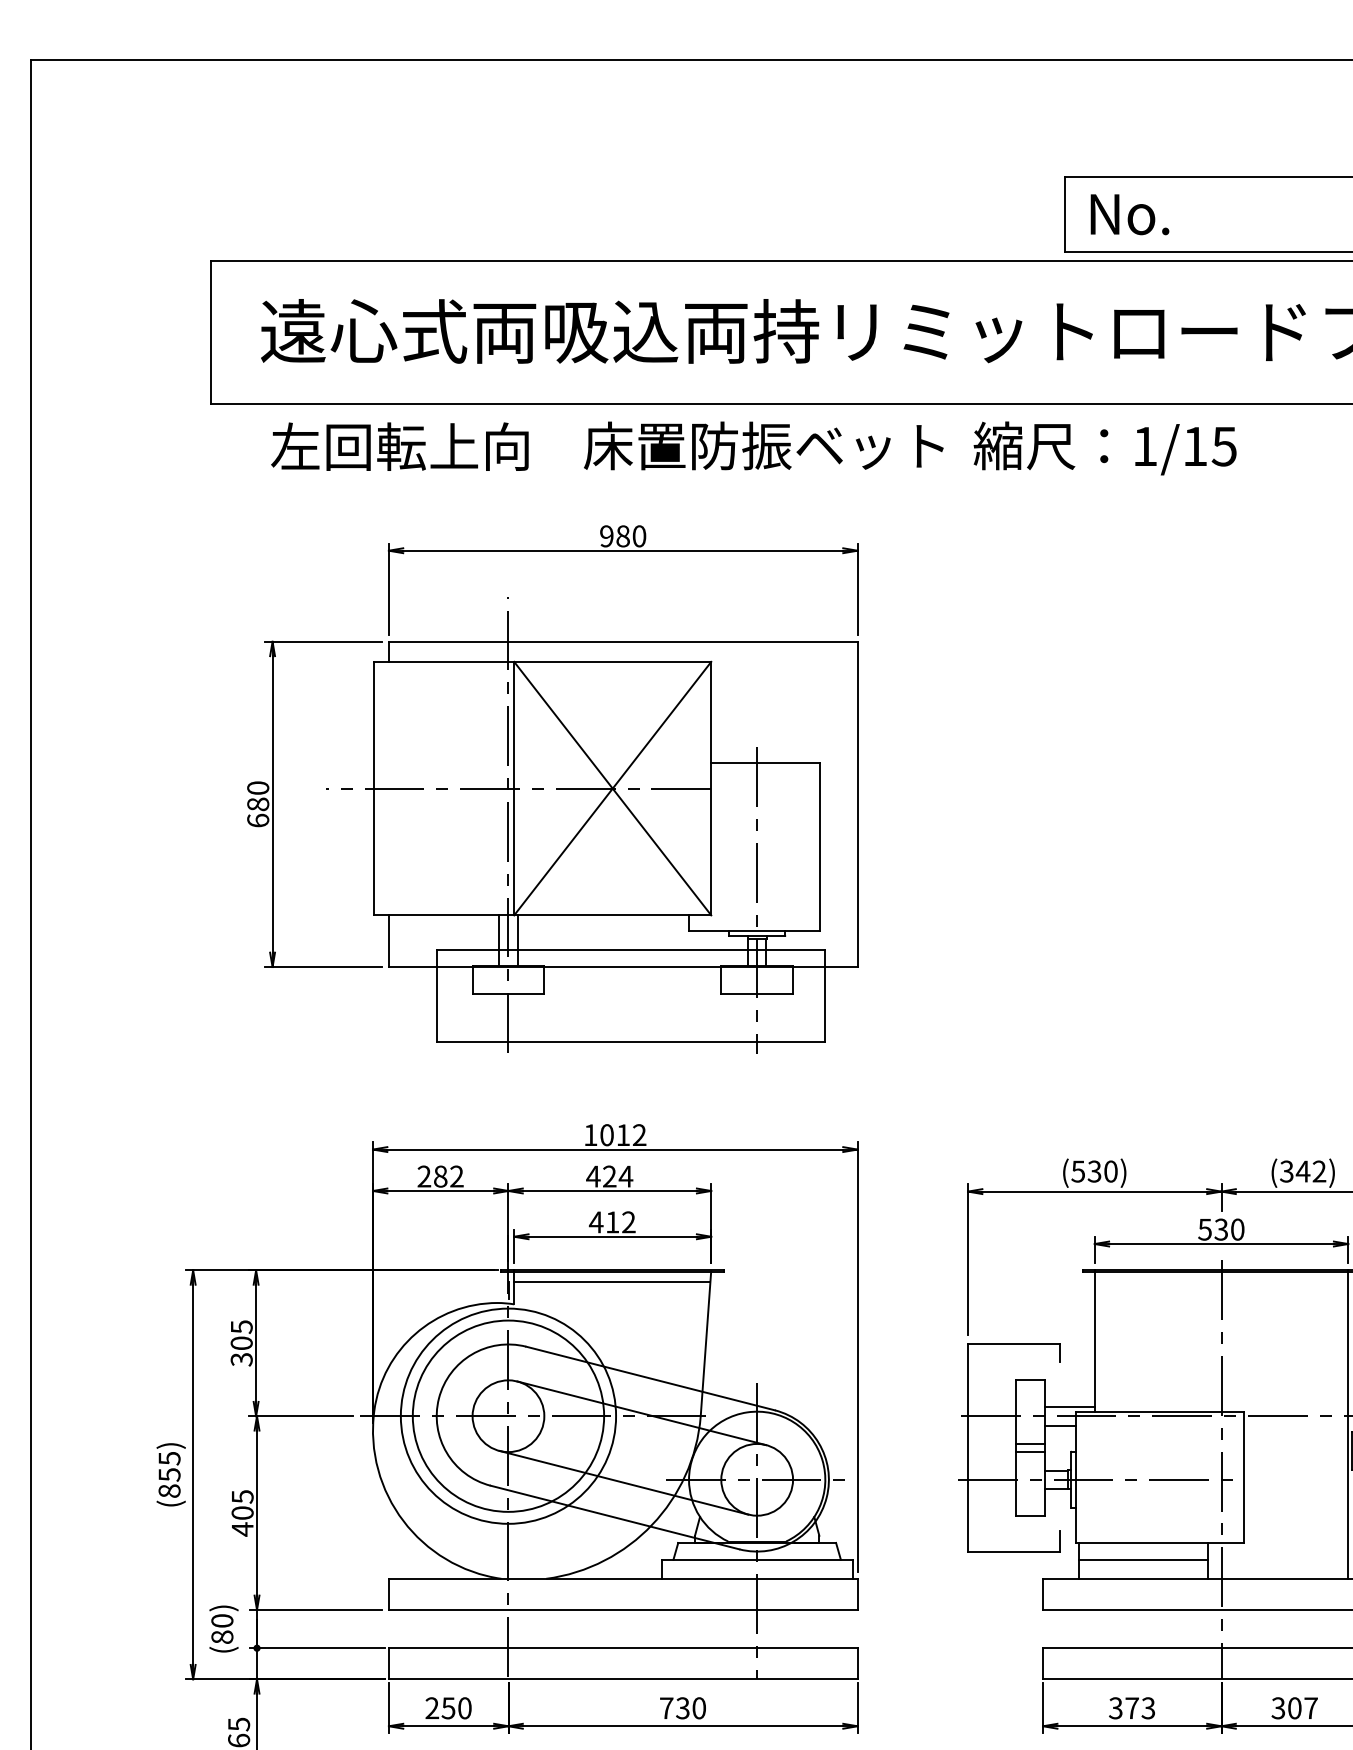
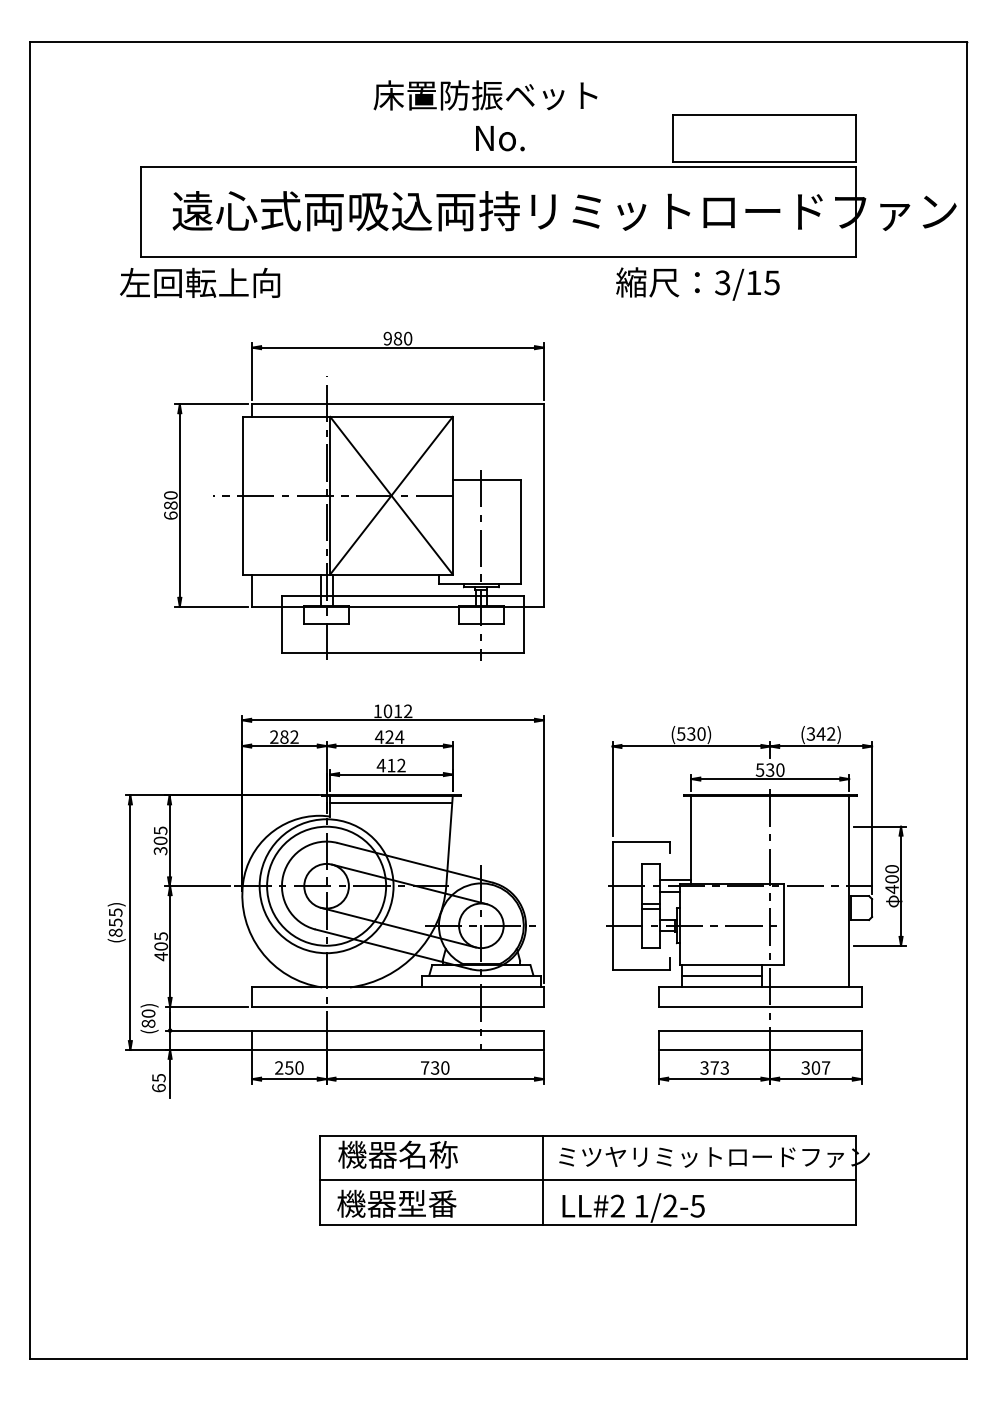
text: (1130, 214) -> (500, 138), moved
text: (400, 445) -> (200, 282), moved
text: (763, 445) -> (485, 95), moved
text: (1144, 445) -> (722, 282), 1/15 -> 3/15

